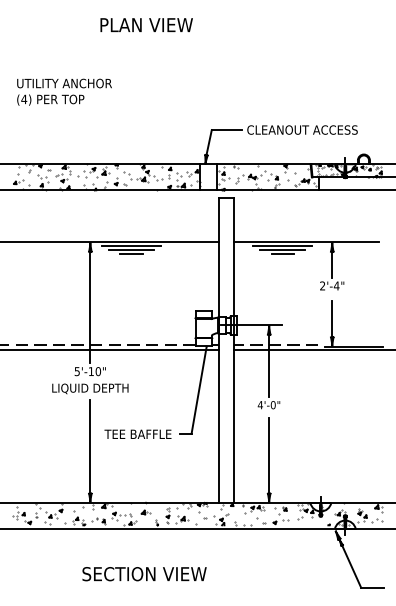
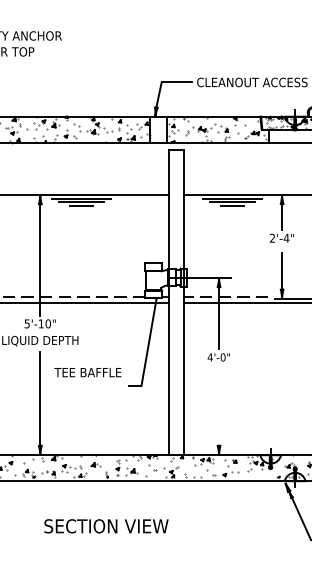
text: (137, 433) -> (87, 371), moved
line: (269, 455) -> (219, 407), removed
text: (144, 574) -> (106, 526), moved

